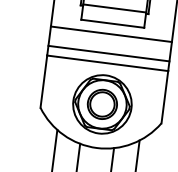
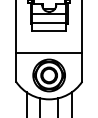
line: (111, 35) -> (49, 37), removed
line: (109, 53) -> (49, 47), removed

